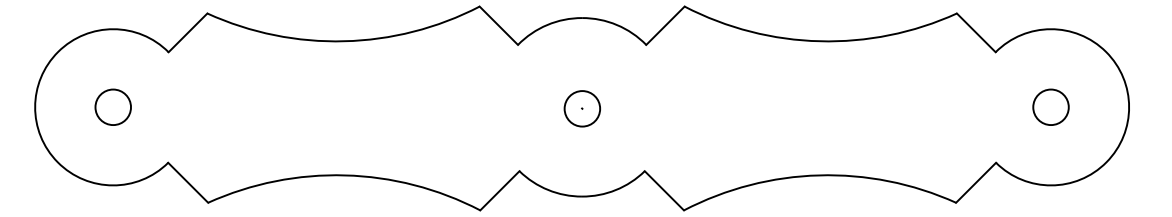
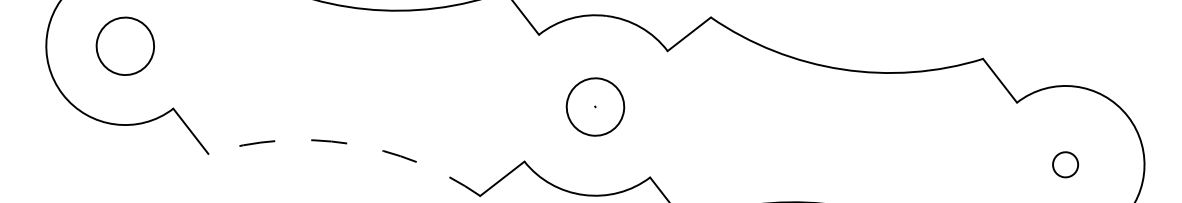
circle: (112, 106) -> (124, 45), size x1.6
circle: (1050, 106) -> (1065, 164), size x0.7
circle: (582, 108) -> (595, 106), size x1.6
arc: (345, 175) -> (349, 143), solid -> dashed

